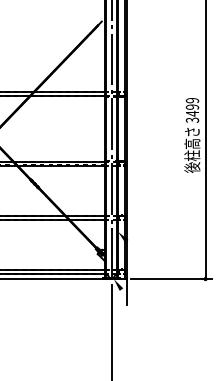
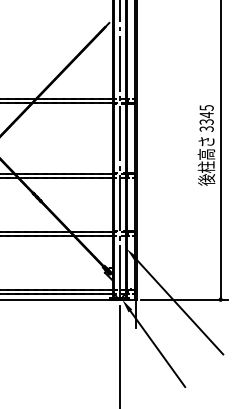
text: (192, 107) -> (206, 115), 3499 -> 3345
line: (166, 285) -> (178, 306), added
line: (146, 324) -> (157, 348), added

